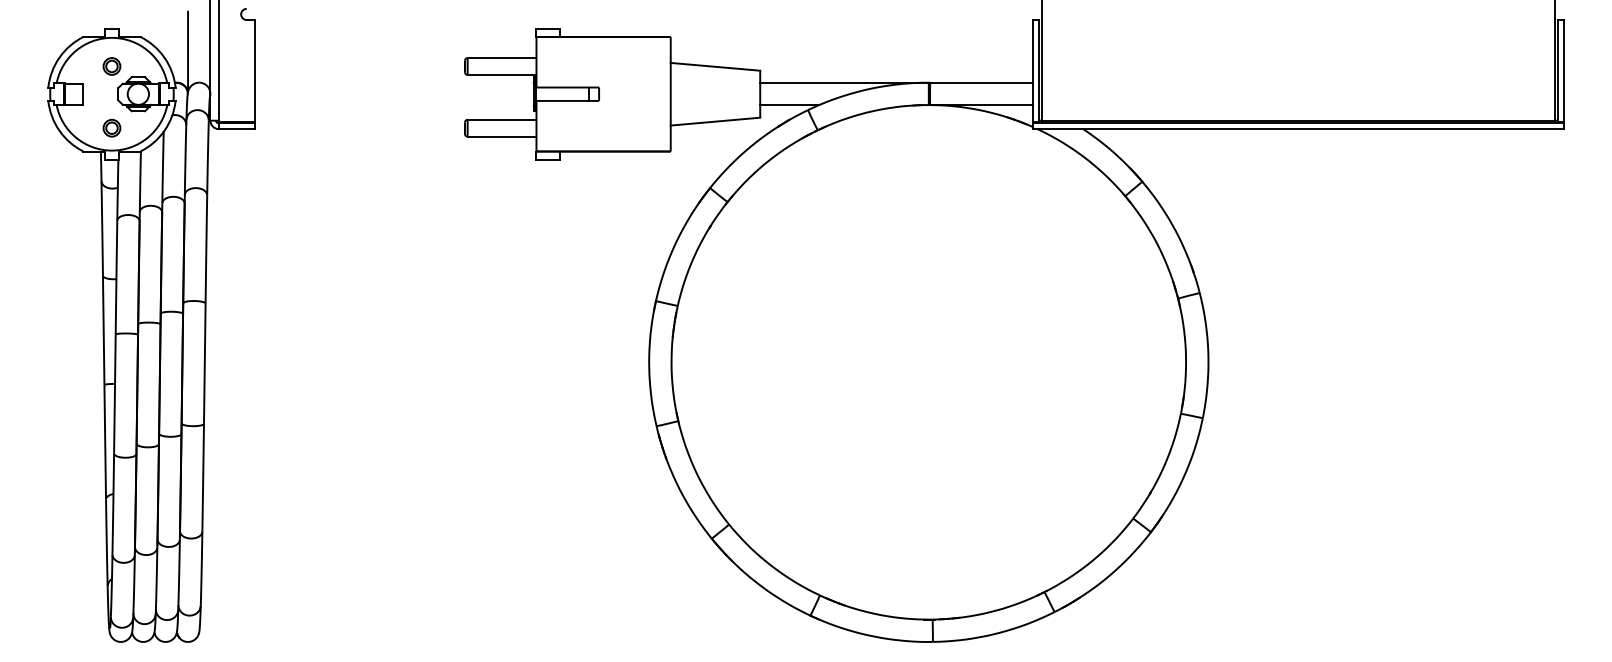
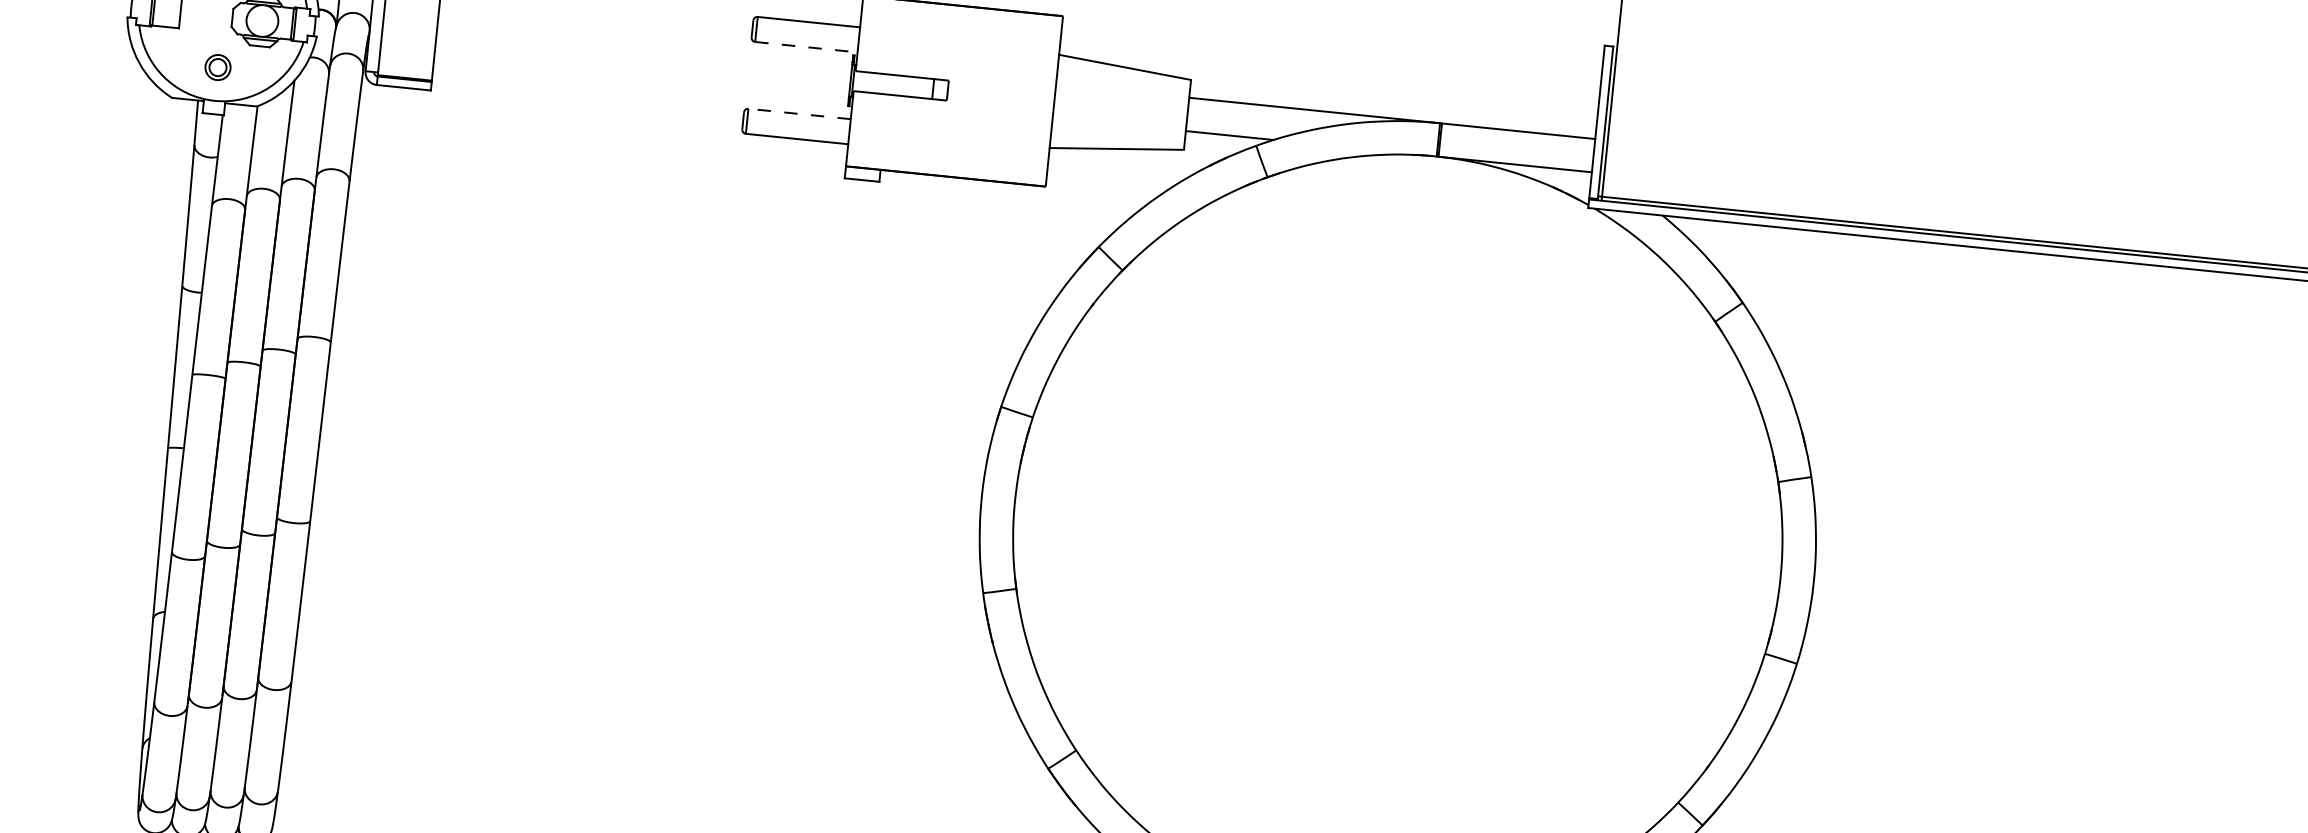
line: (502, 74) -> (807, 46), solid -> dashed
line: (501, 119) -> (798, 113), solid -> dashed

